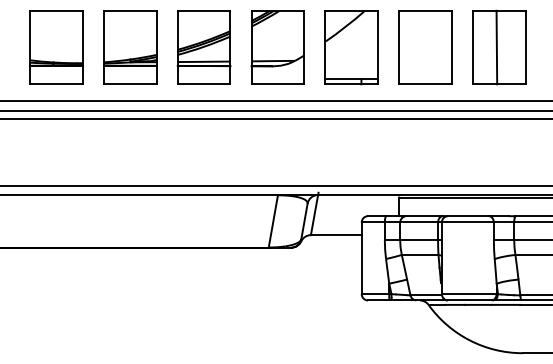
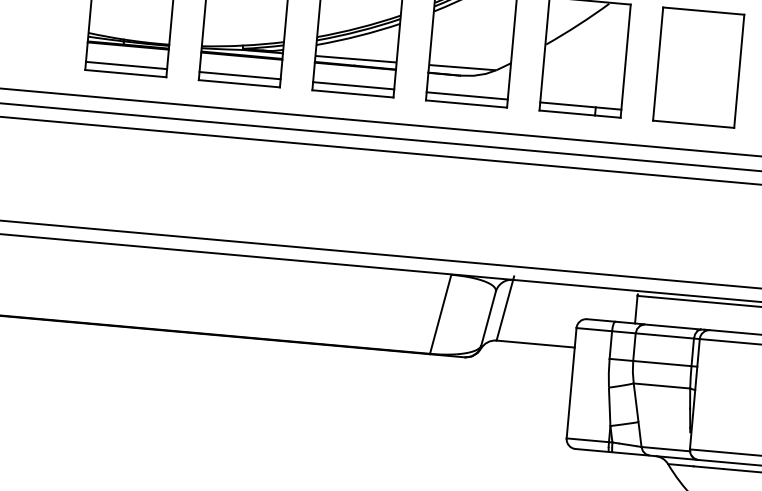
line: (56, 79) -> (126, 66), added
line: (129, 79) -> (238, 76), added
line: (203, 79) -> (352, 86), added
line: (277, 79) -> (466, 96), added

